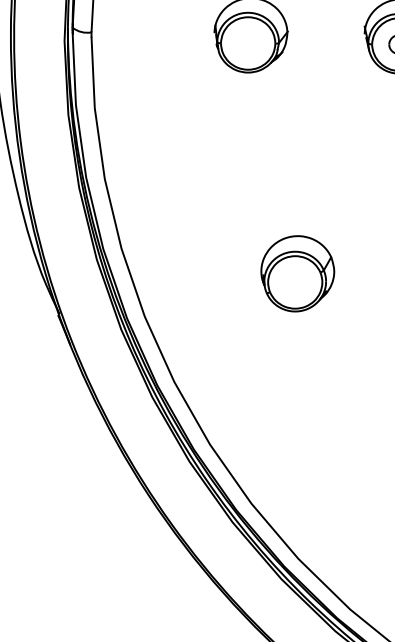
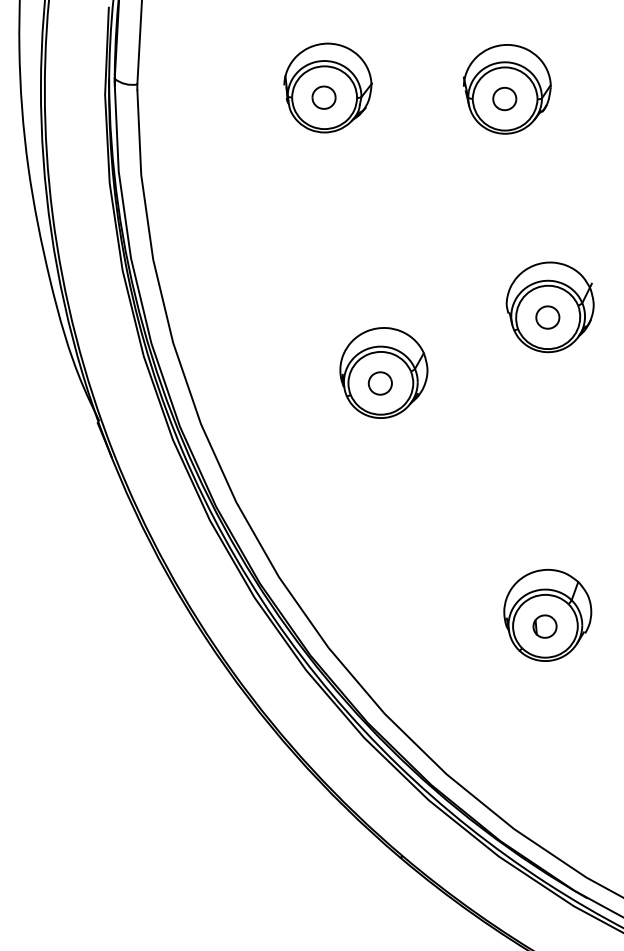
part: (247, 43) -> (323, 97), added
part: (294, 282) -> (379, 383), added

